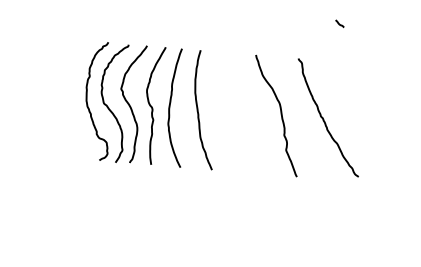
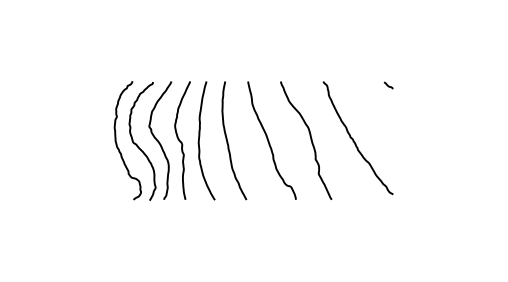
curve: (339, 23) -> (388, 85), moved
curve: (239, 112) -> (269, 140), added

